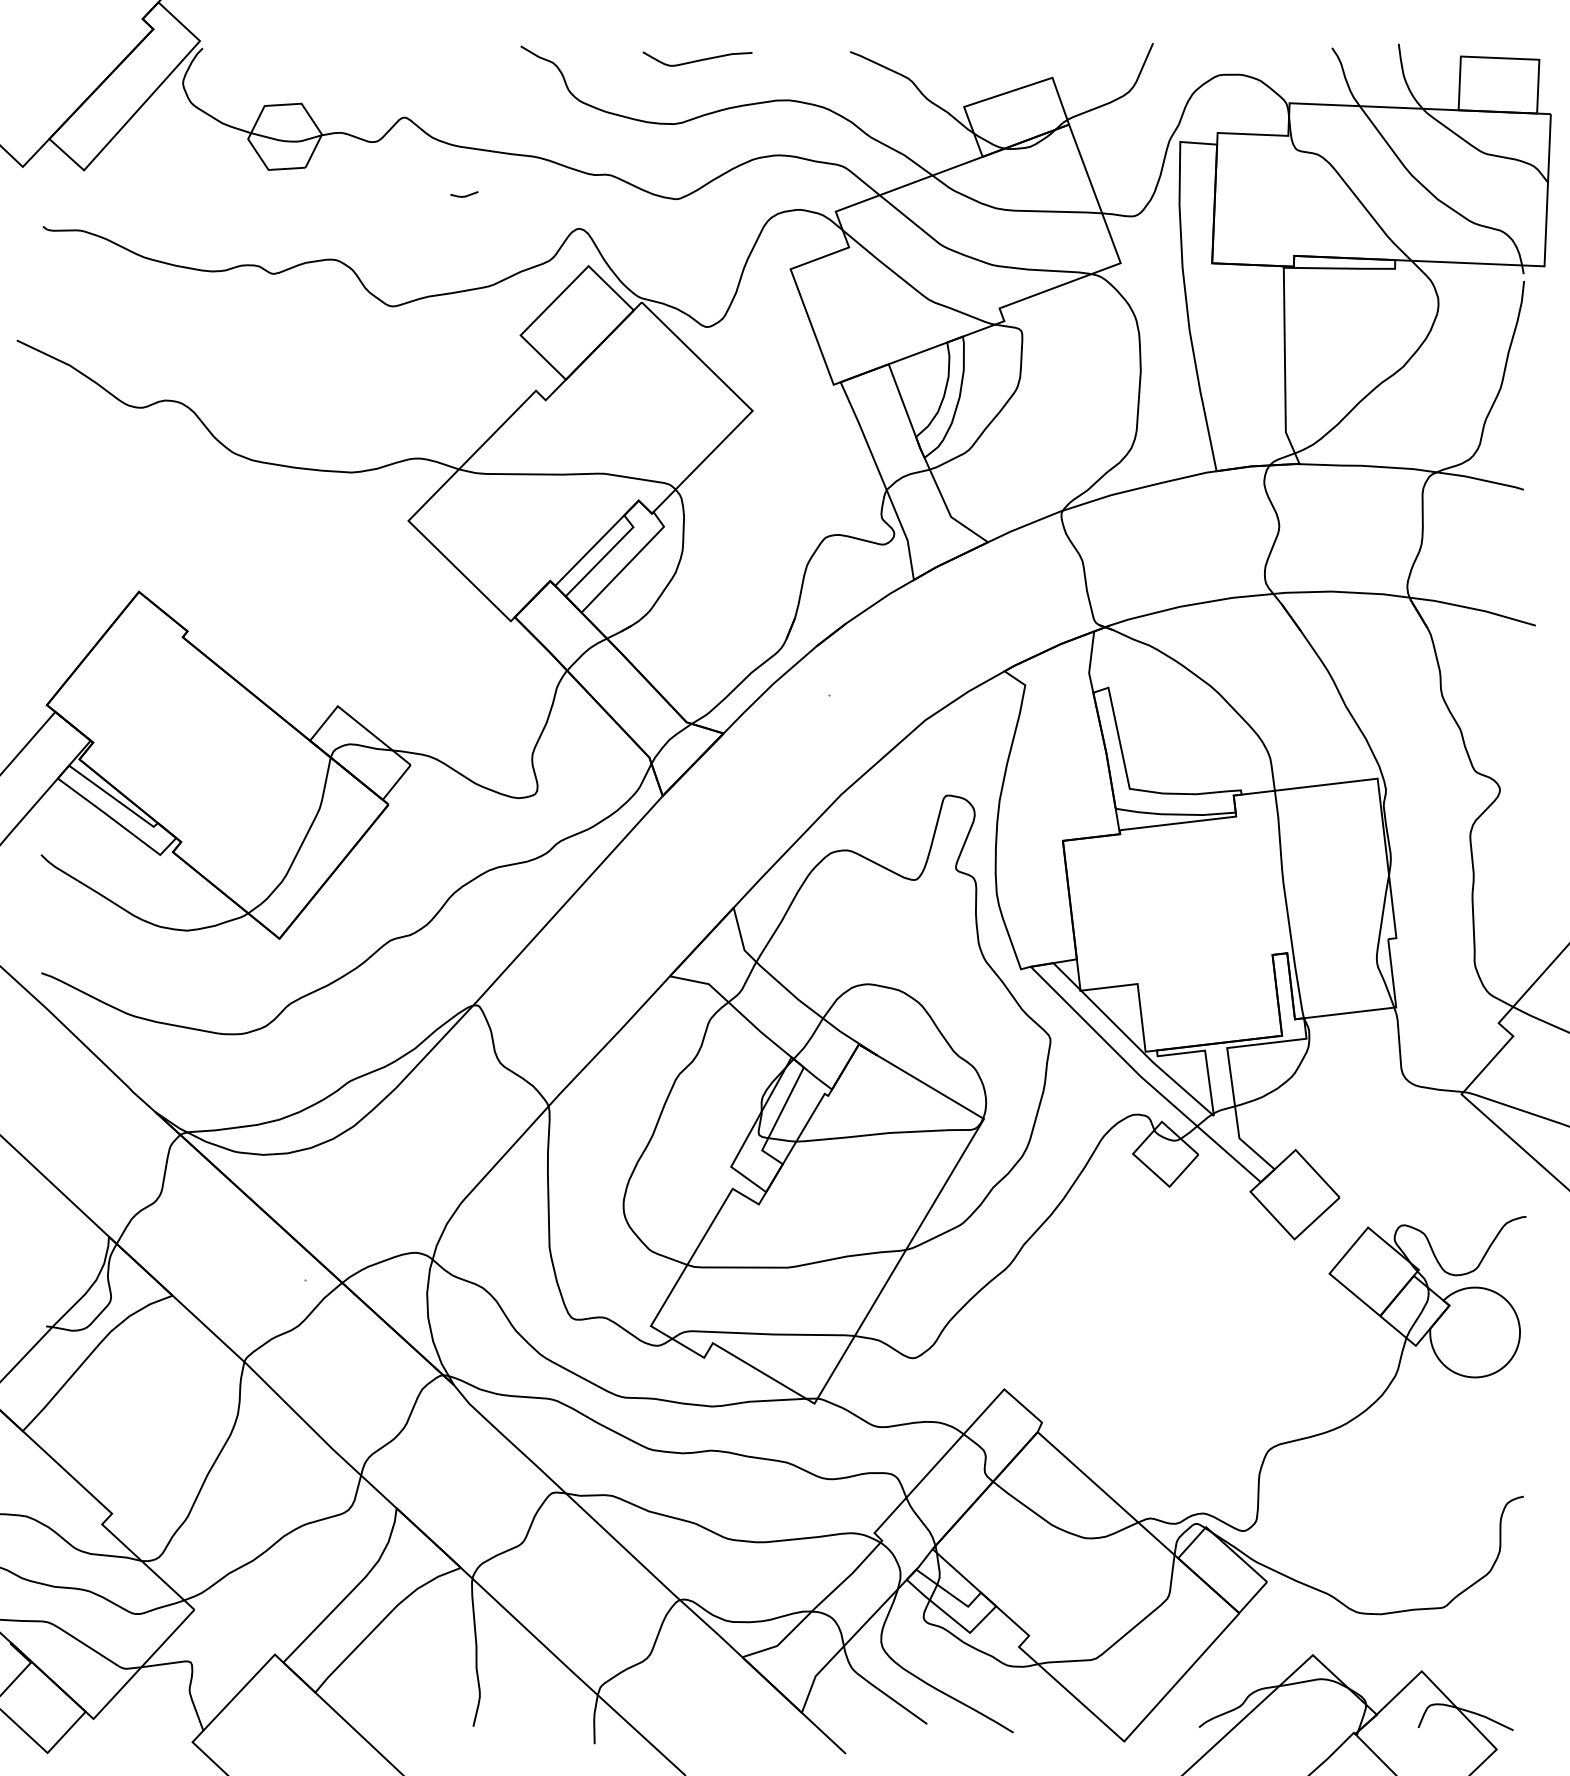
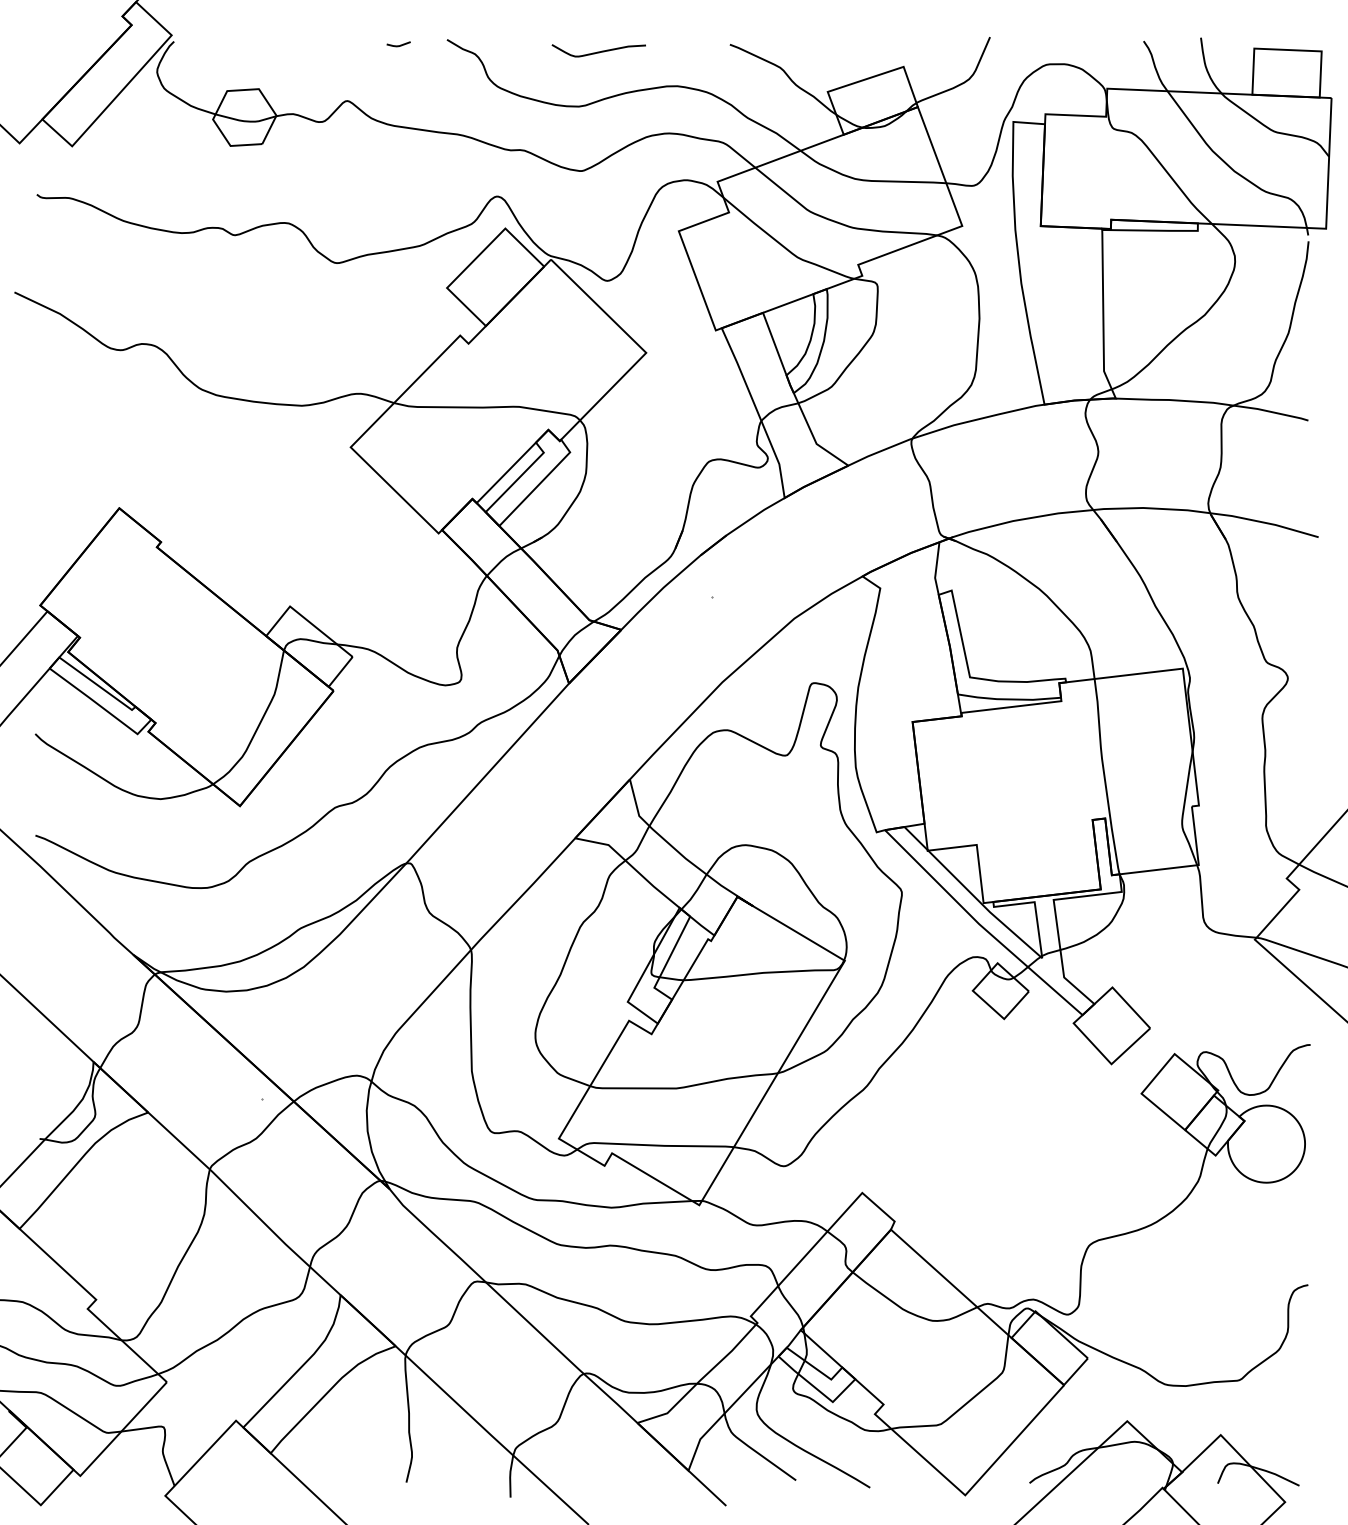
line: (464, 195) -> (398, 45), moved

